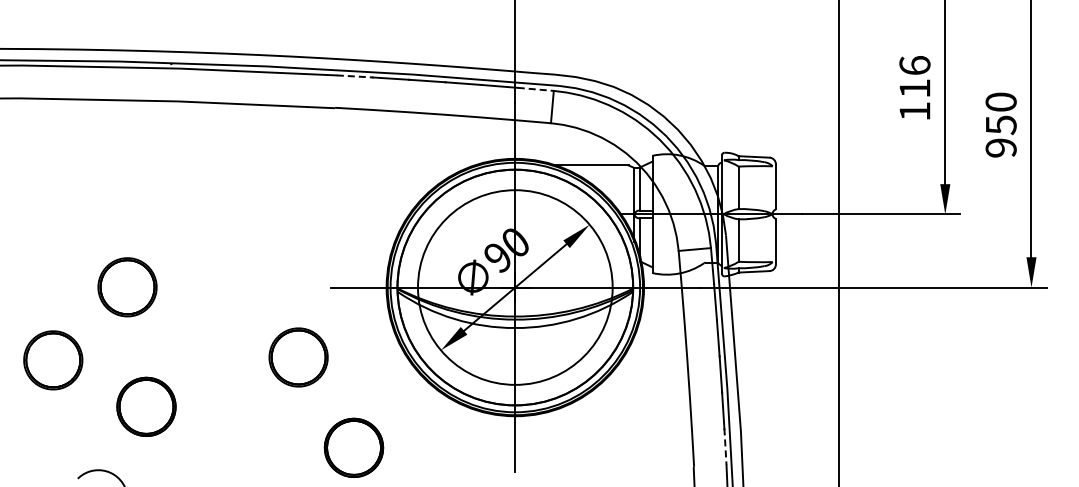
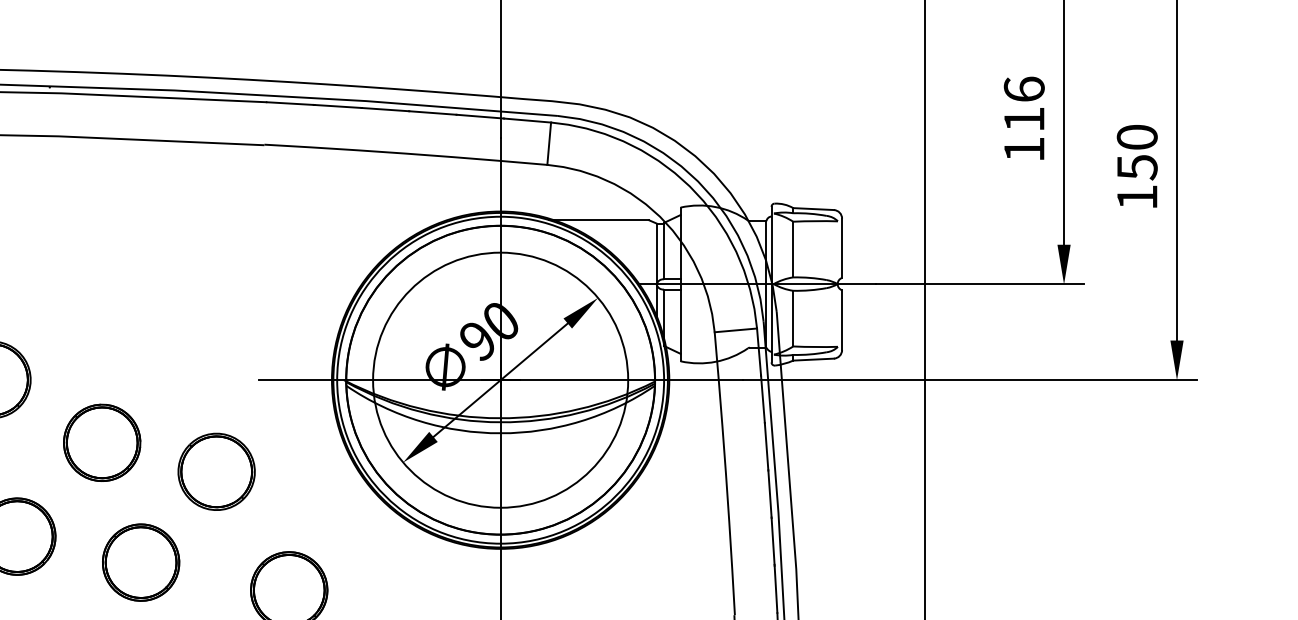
line: (355, 76) -> (291, 103), dashed -> solid
line: (536, 89) -> (528, 120), dashed -> solid
text: (1000, 147) -> (1136, 196), 950 -> 150
part: (211, 335) -> (102, 443), added
part: (240, 426) -> (140, 562), added
line: (725, 447) -> (776, 589), dashed -> solid

